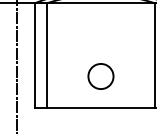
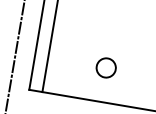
part: (100, 76) -> (105, 67), size x0.7

